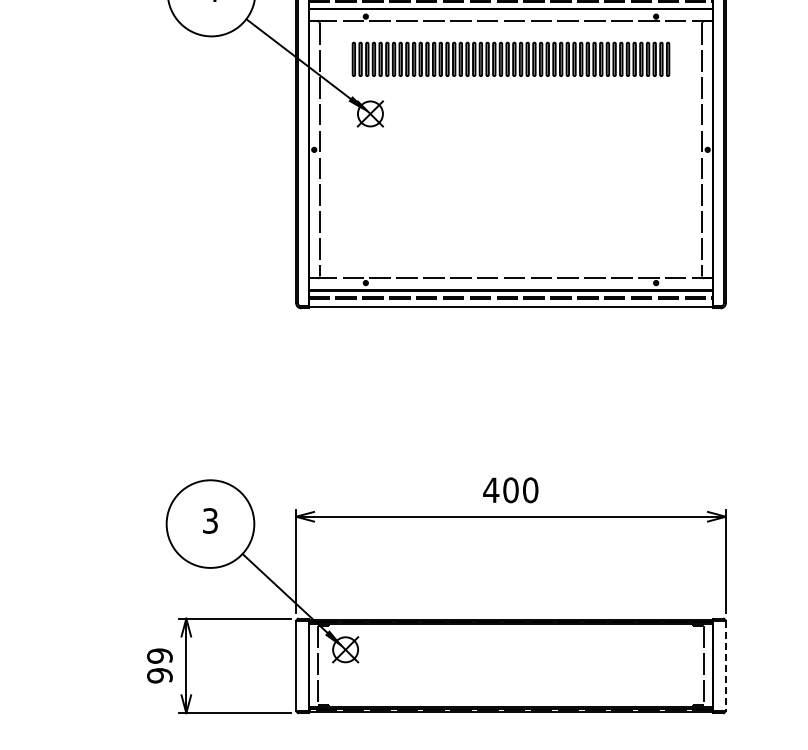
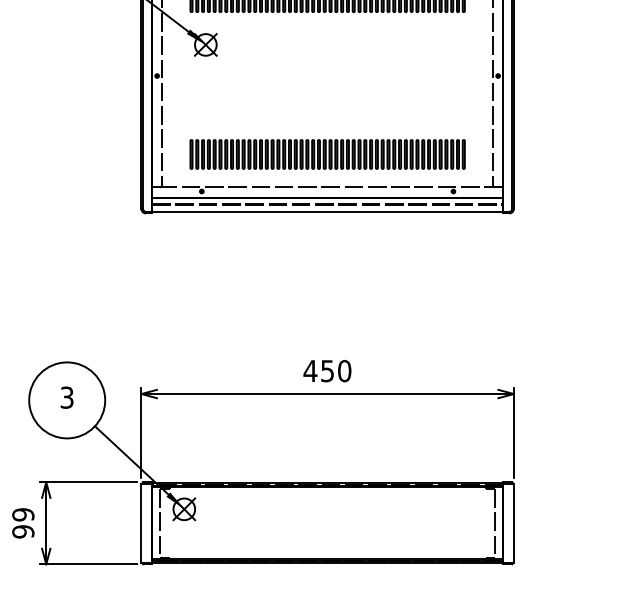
part: (510, 239) -> (327, 153), added
text: (510, 490) -> (327, 371), 400 -> 450
line: (725, 666) -> (513, 523), dashed -> solid

